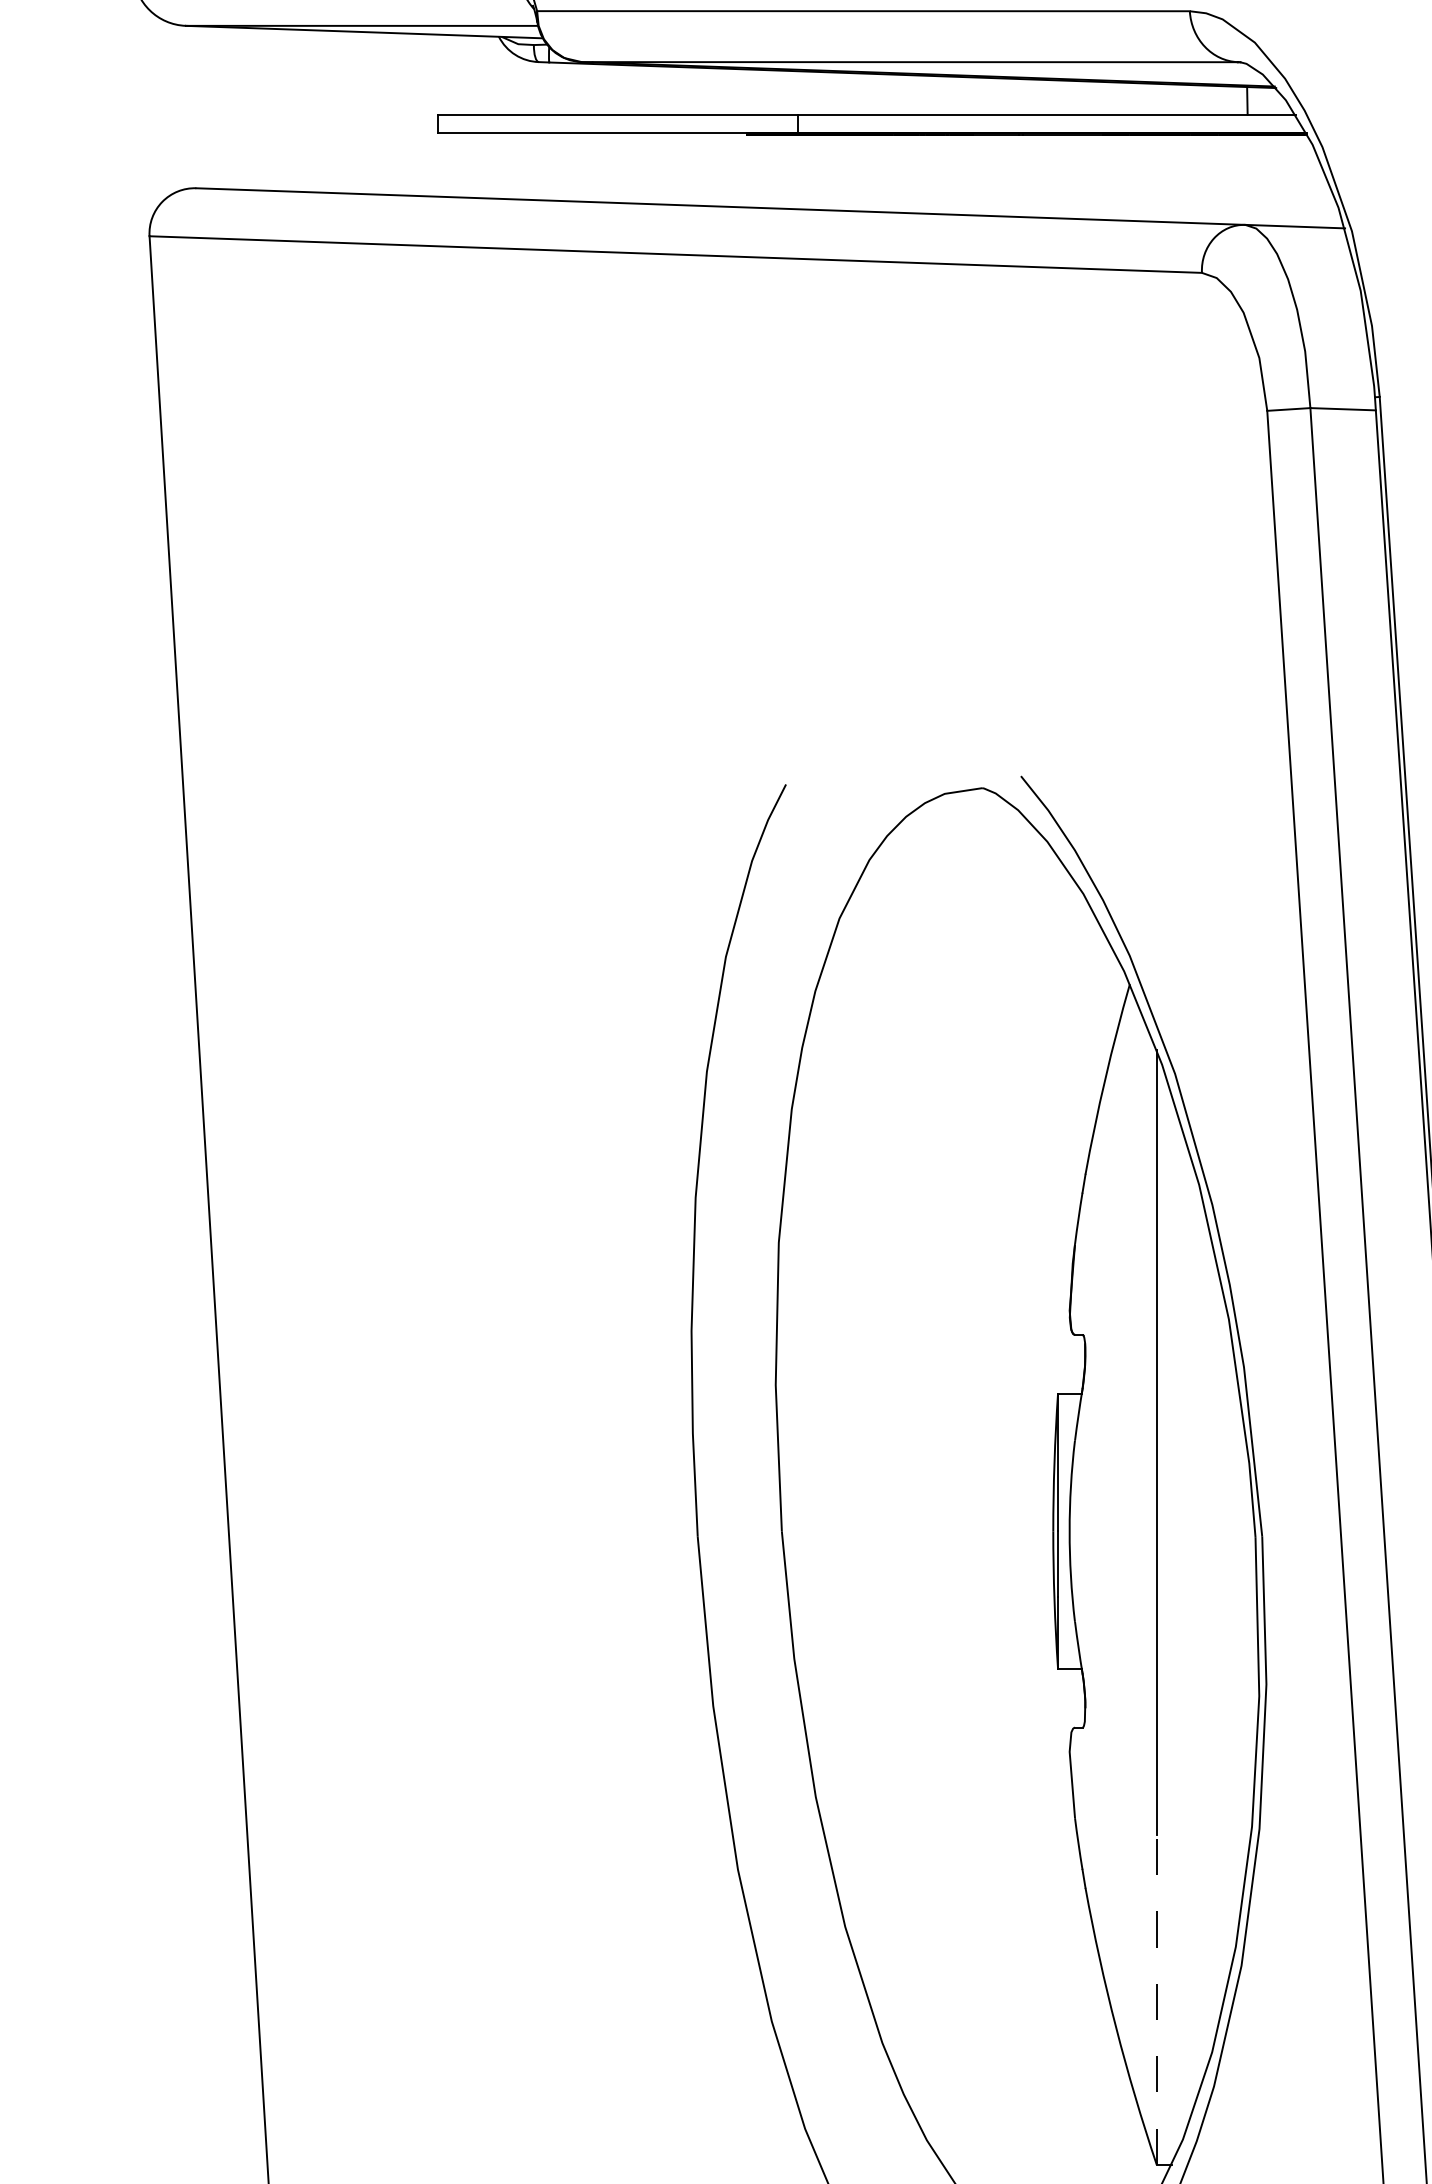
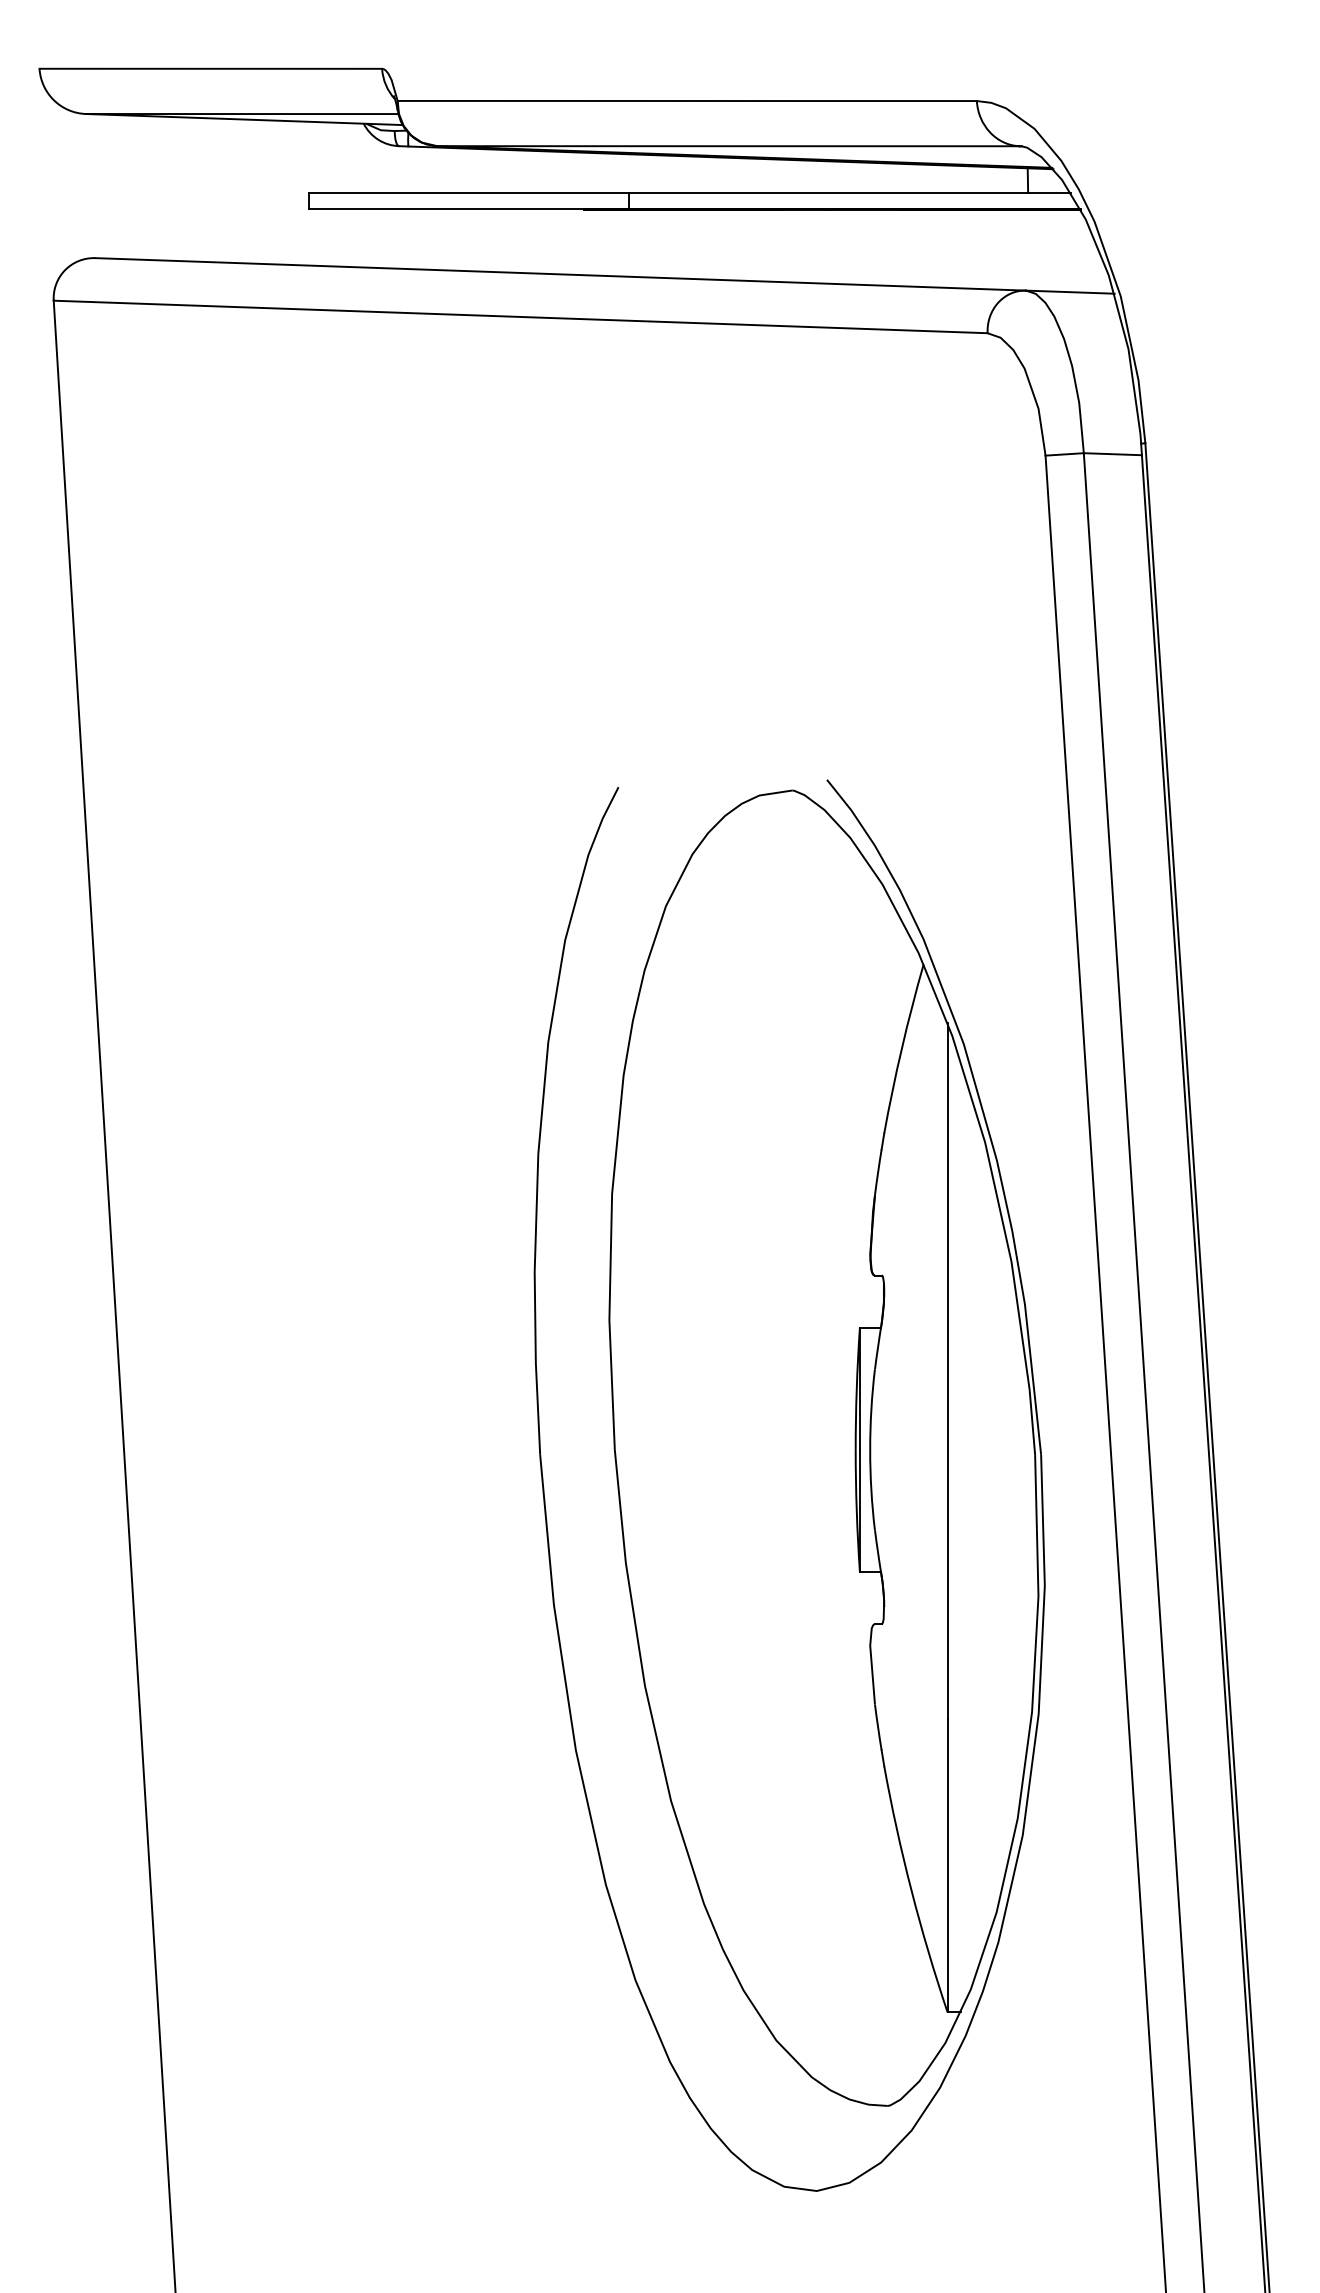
line: (1156, 1999) -> (947, 1865), dashed -> solid

